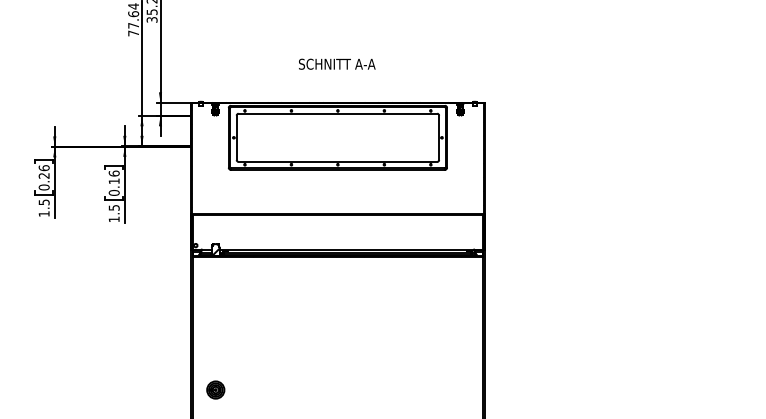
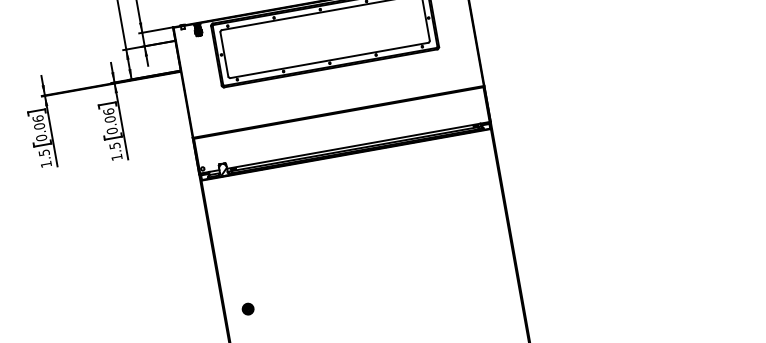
text: (43, 175) -> (38, 126), 0.26 -> 0.06
text: (113, 181) -> (109, 119), 0.16 -> 0.06
part: (215, 389) -> (247, 308), size x0.62

